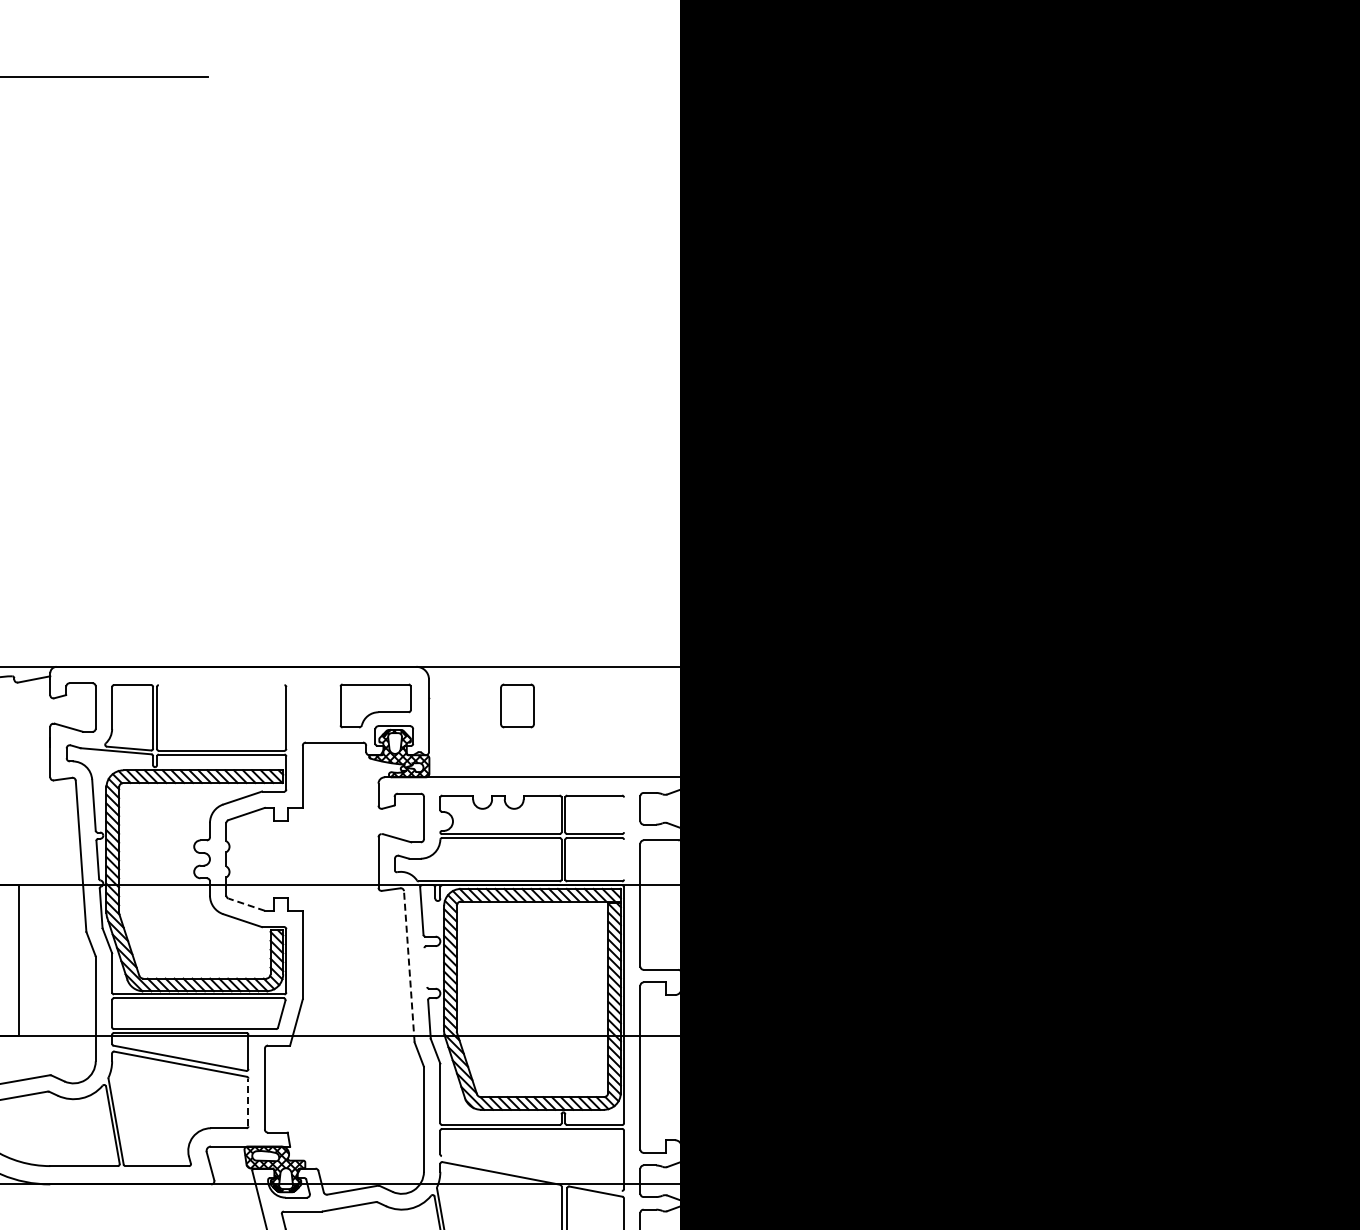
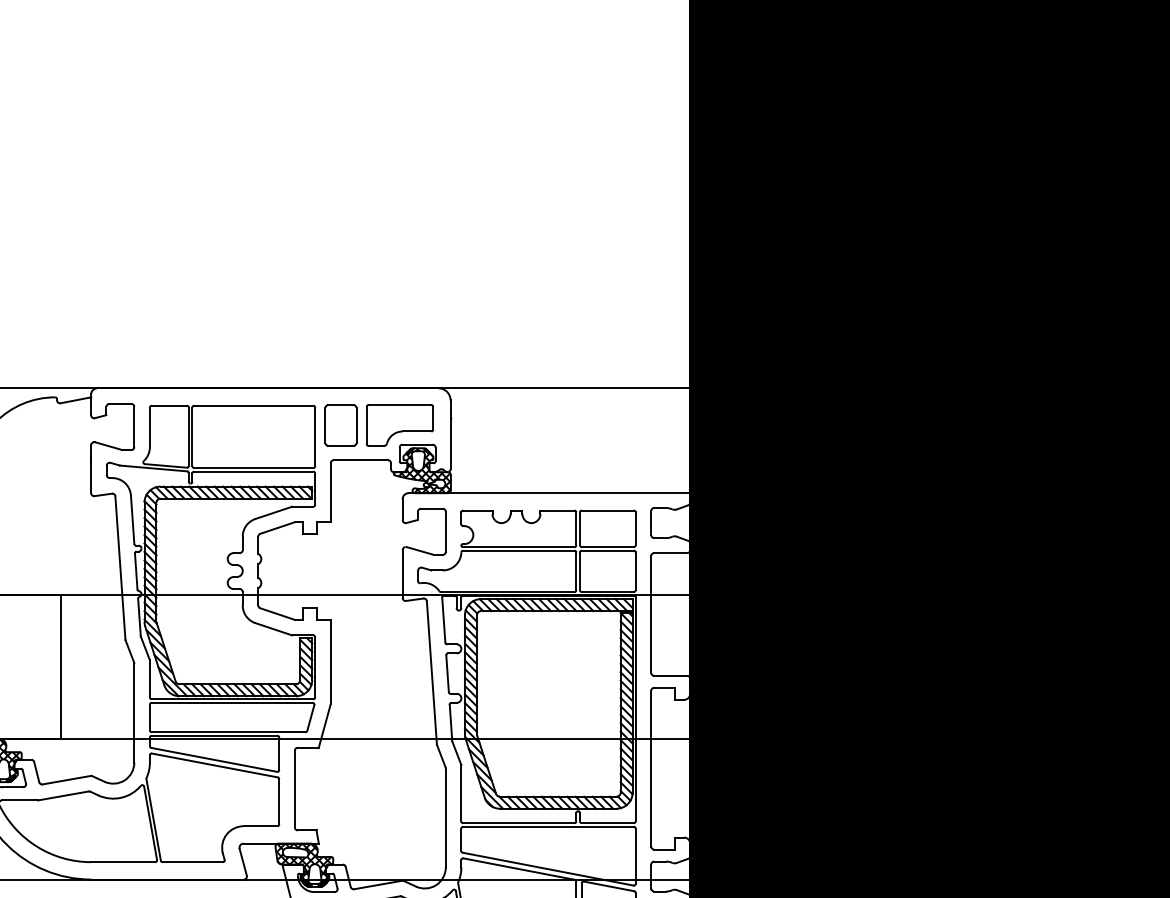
line: (221, 685) -> (253, 406), added
part: (517, 705) -> (340, 425), moved
line: (624, 814) -> (636, 528), added
line: (624, 859) -> (636, 571), added
line: (246, 904) -> (277, 613), dashed -> solid
line: (409, 966) -> (432, 672), dashed -> solid
line: (425, 967) -> (447, 673), added
line: (248, 1102) -> (279, 801), dashed -> solid
line: (531, 1173) -> (547, 869), added

